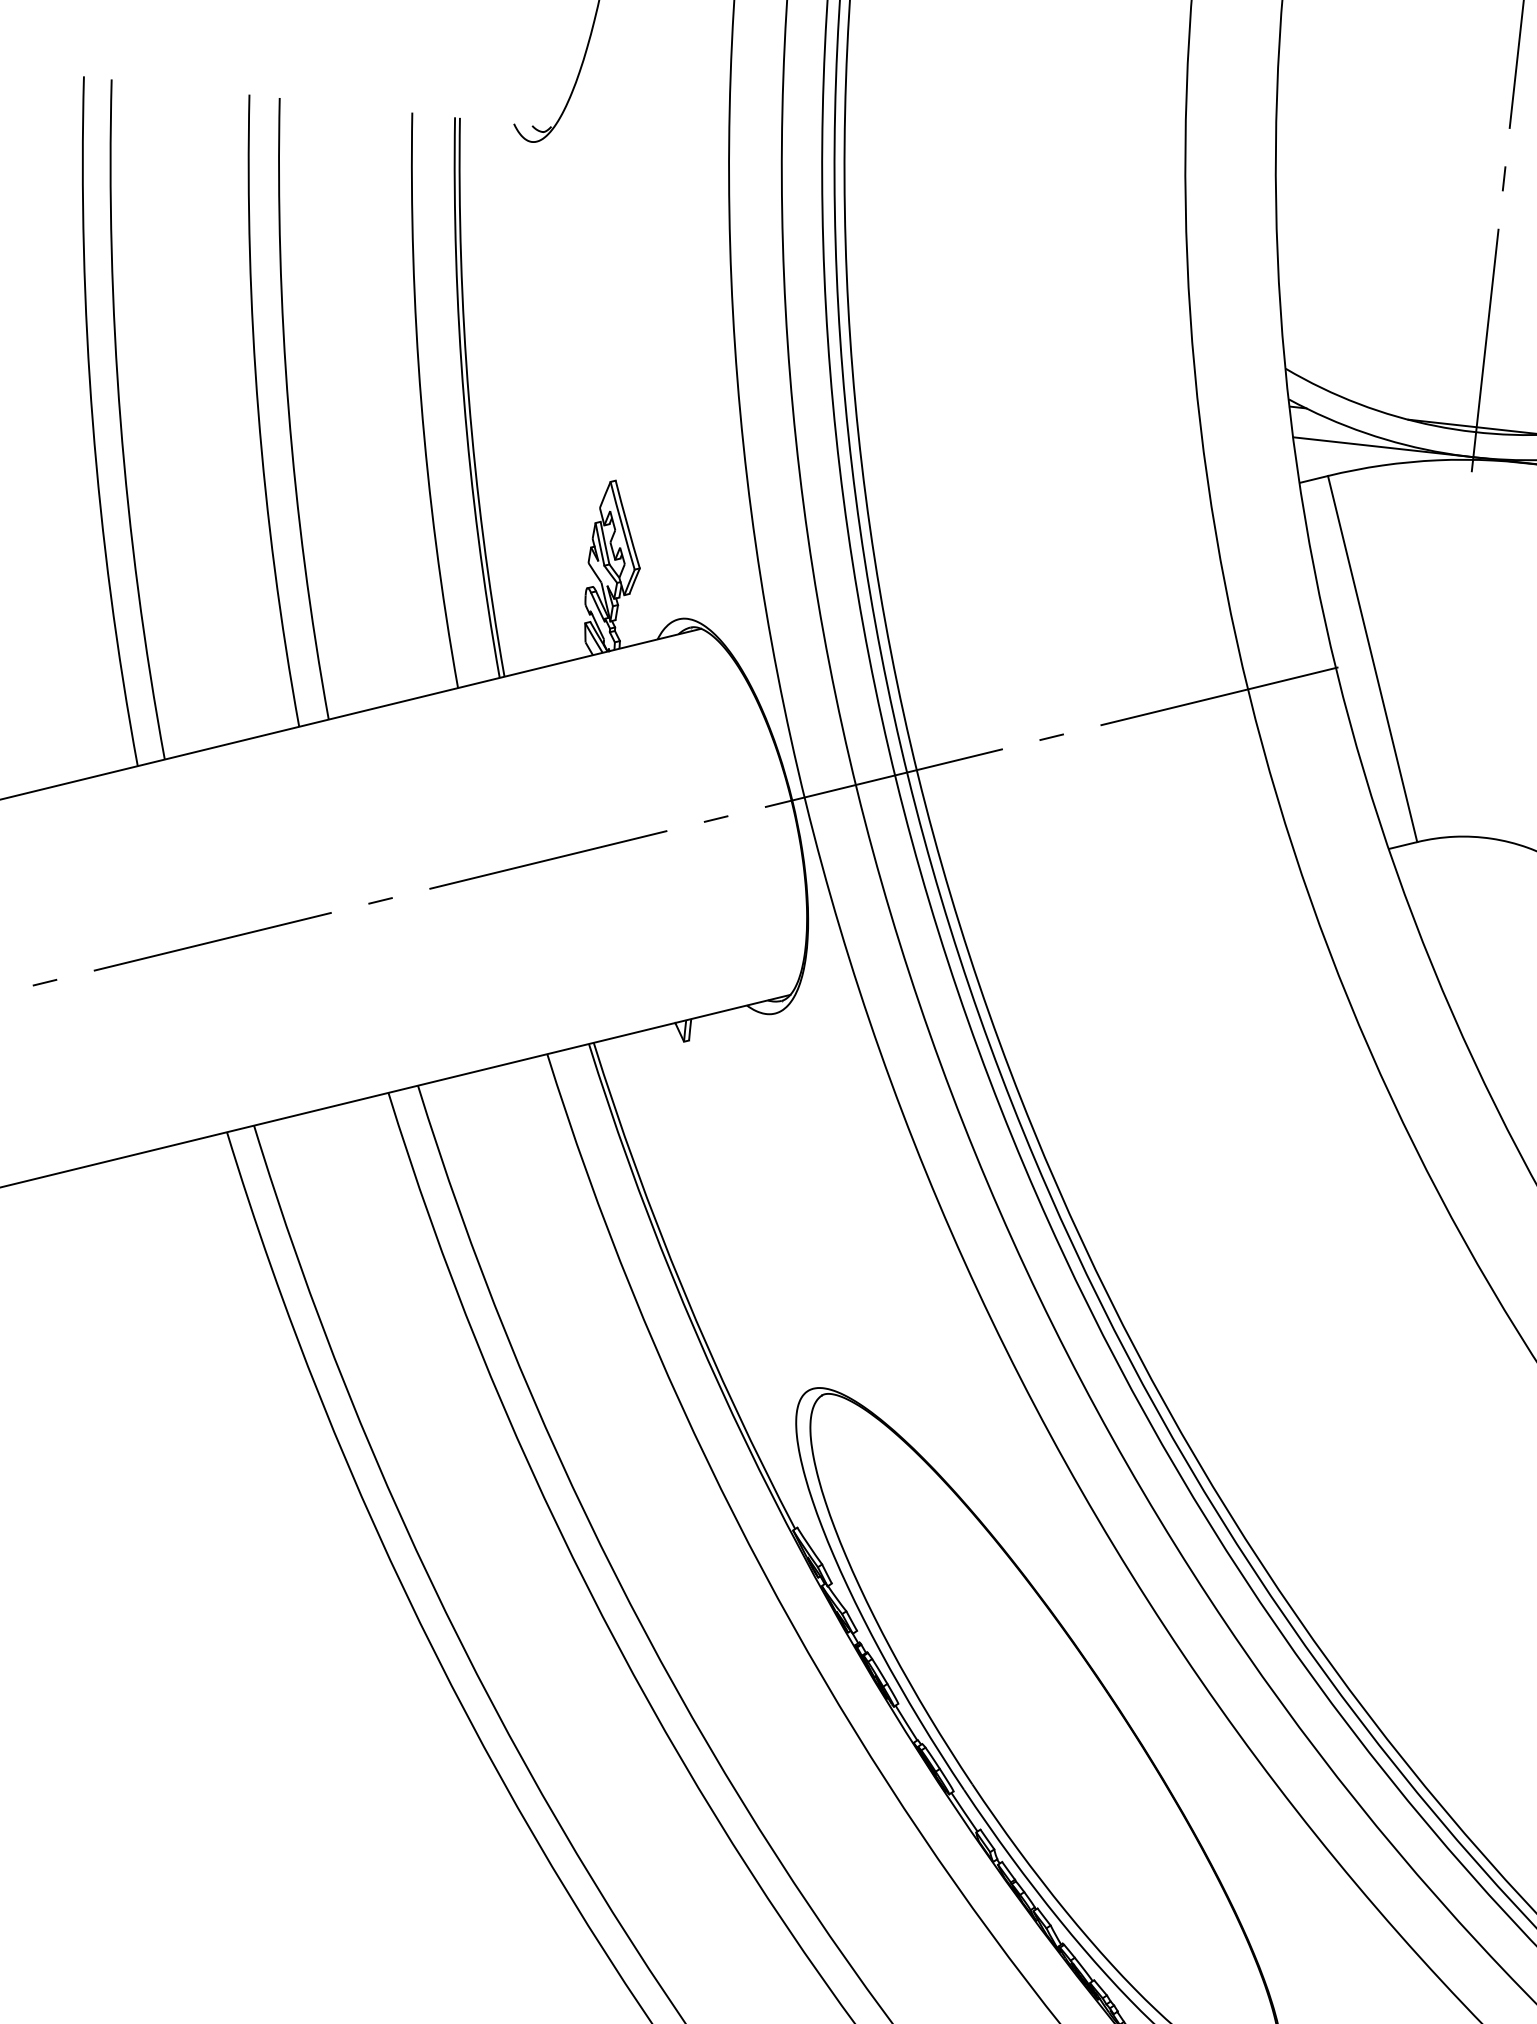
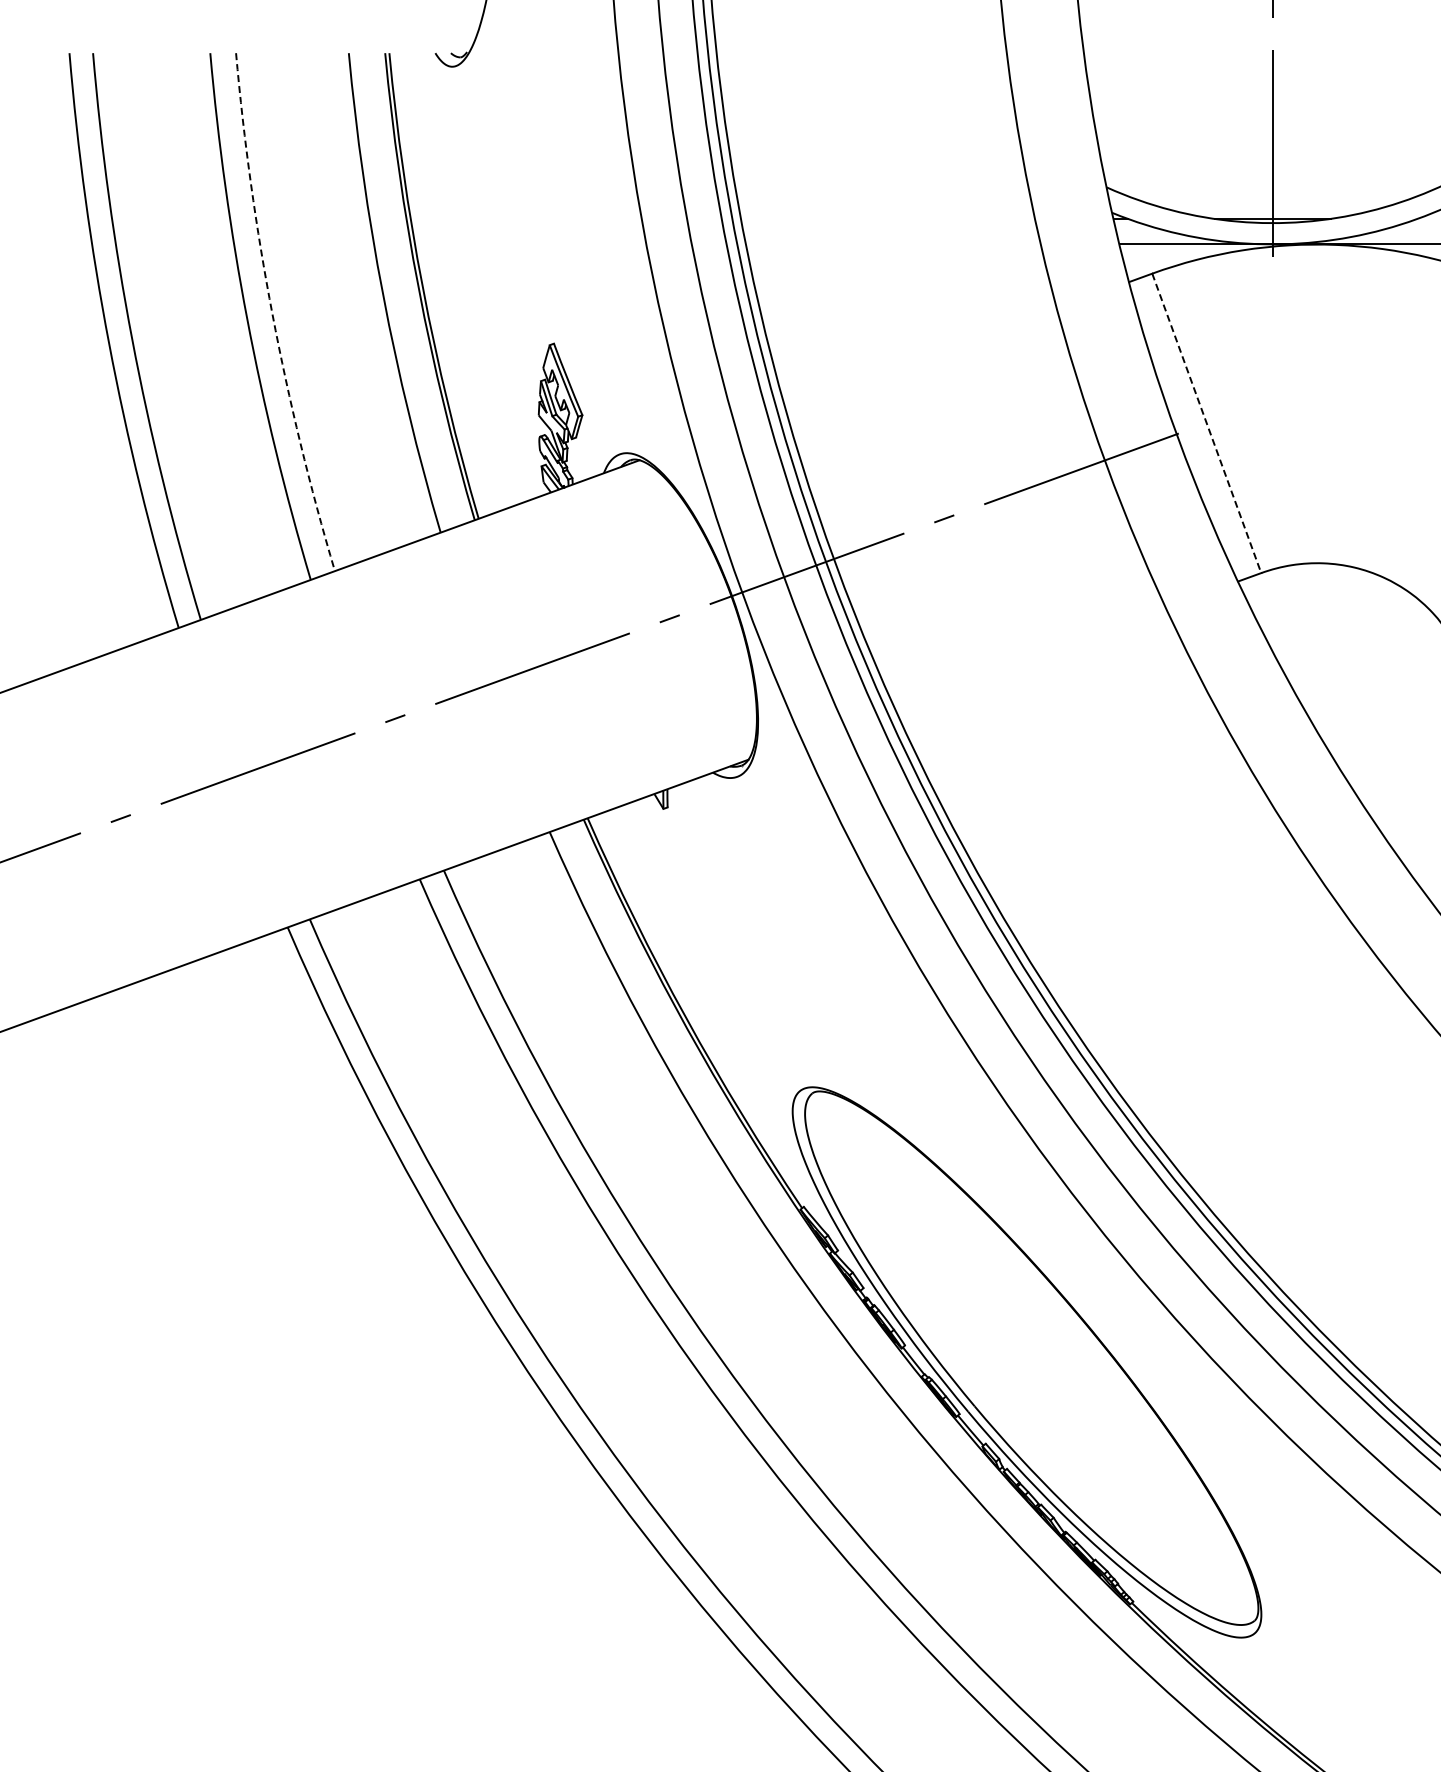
arc: (288, 409) -> (272, 314), solid -> dashed
line: (1372, 659) -> (1206, 423), solid -> dashed

